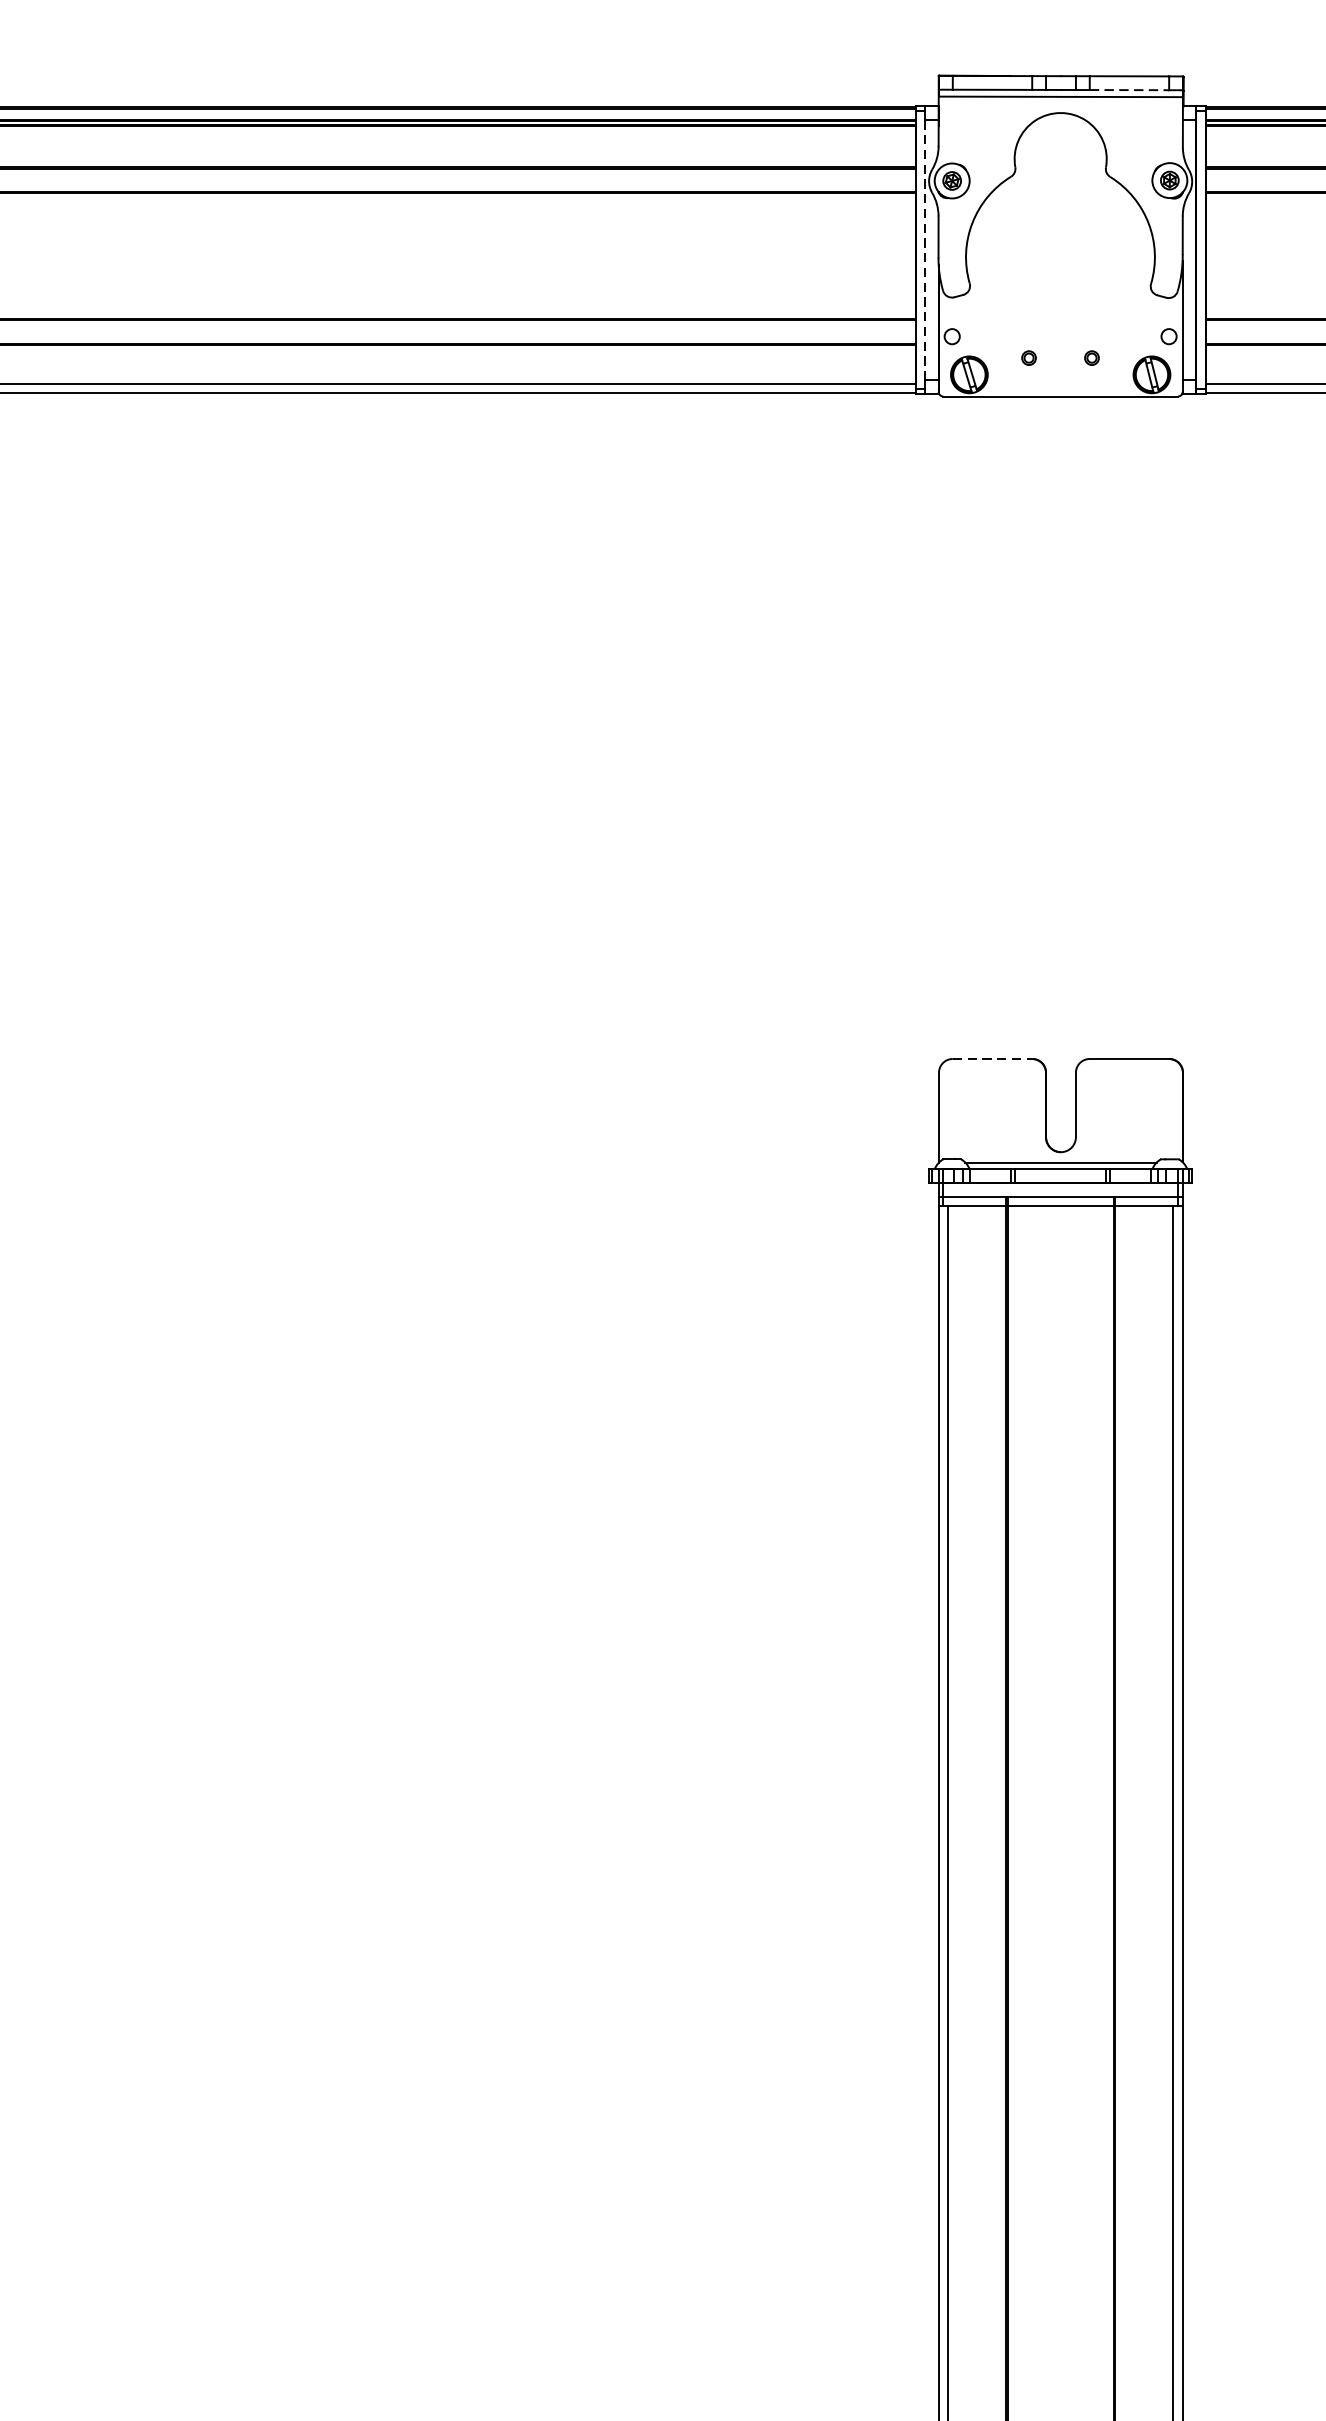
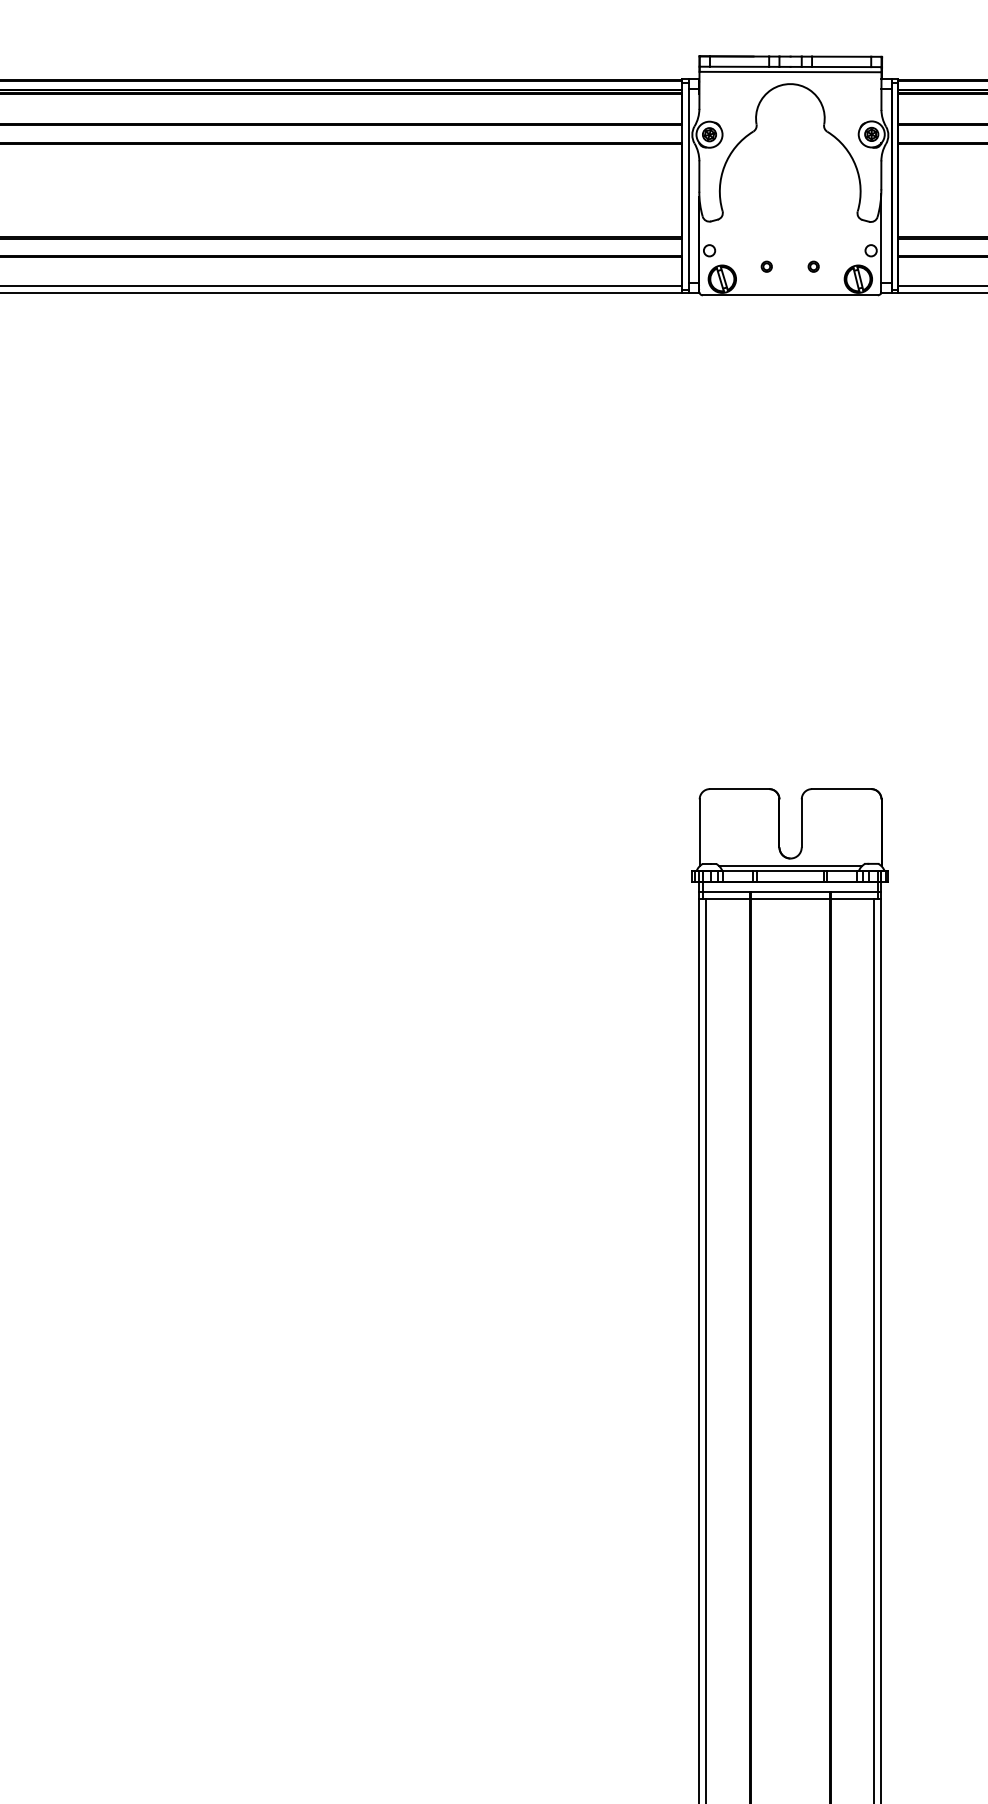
line: (1129, 90) -> (841, 67), dashed -> solid
line: (925, 250) -> (689, 186), dashed -> solid
line: (992, 1059) -> (739, 789), dashed -> solid

